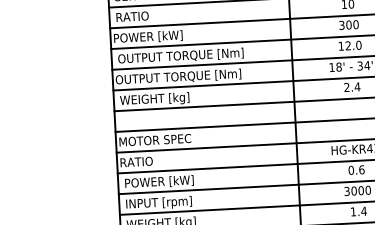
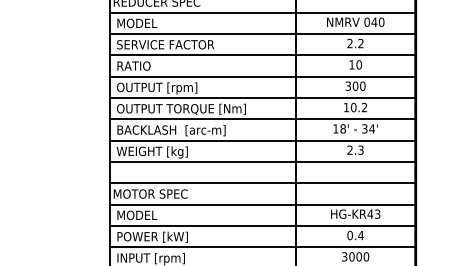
text: (154, 37) -> (155, 88), POWER [kW] -> OUTPUT [rpm]
text: (353, 45) -> (359, 107), 12.0 -> 10.2
text: (178, 77) -> (177, 130), OUTPUT TORQUE [Nm] -> BACKLASH  [arc-m]
text: (356, 86) -> (360, 149), 2.4 -> 2.3
text: (141, 161) -> (135, 215), RATIO -> MODEL
text: (361, 169) -> (360, 235), 0.6 -> 0.4

